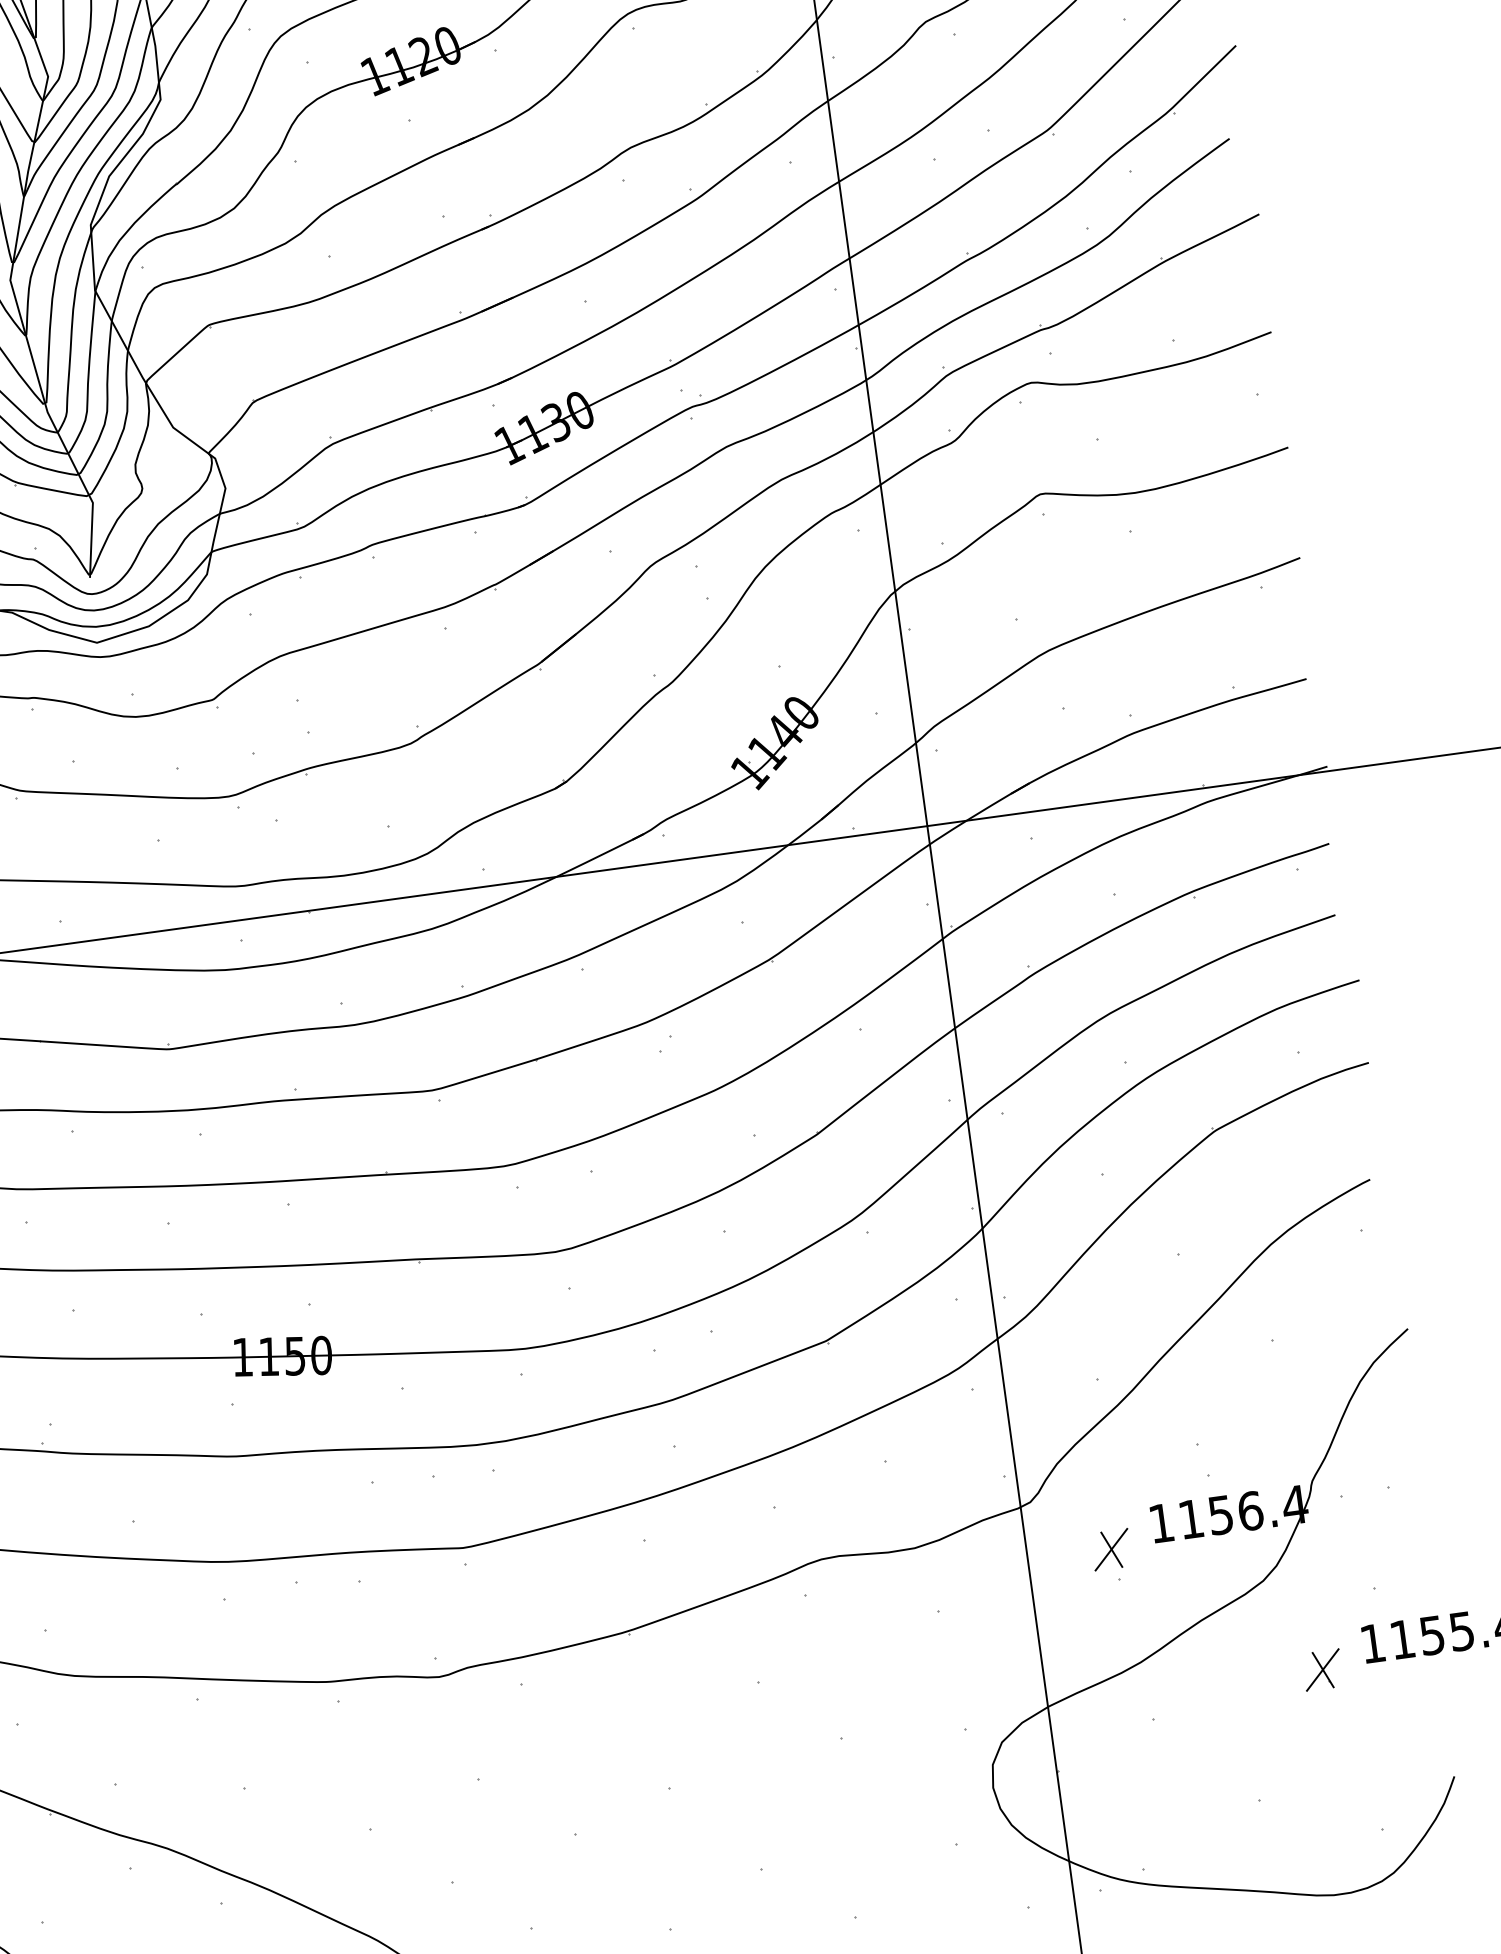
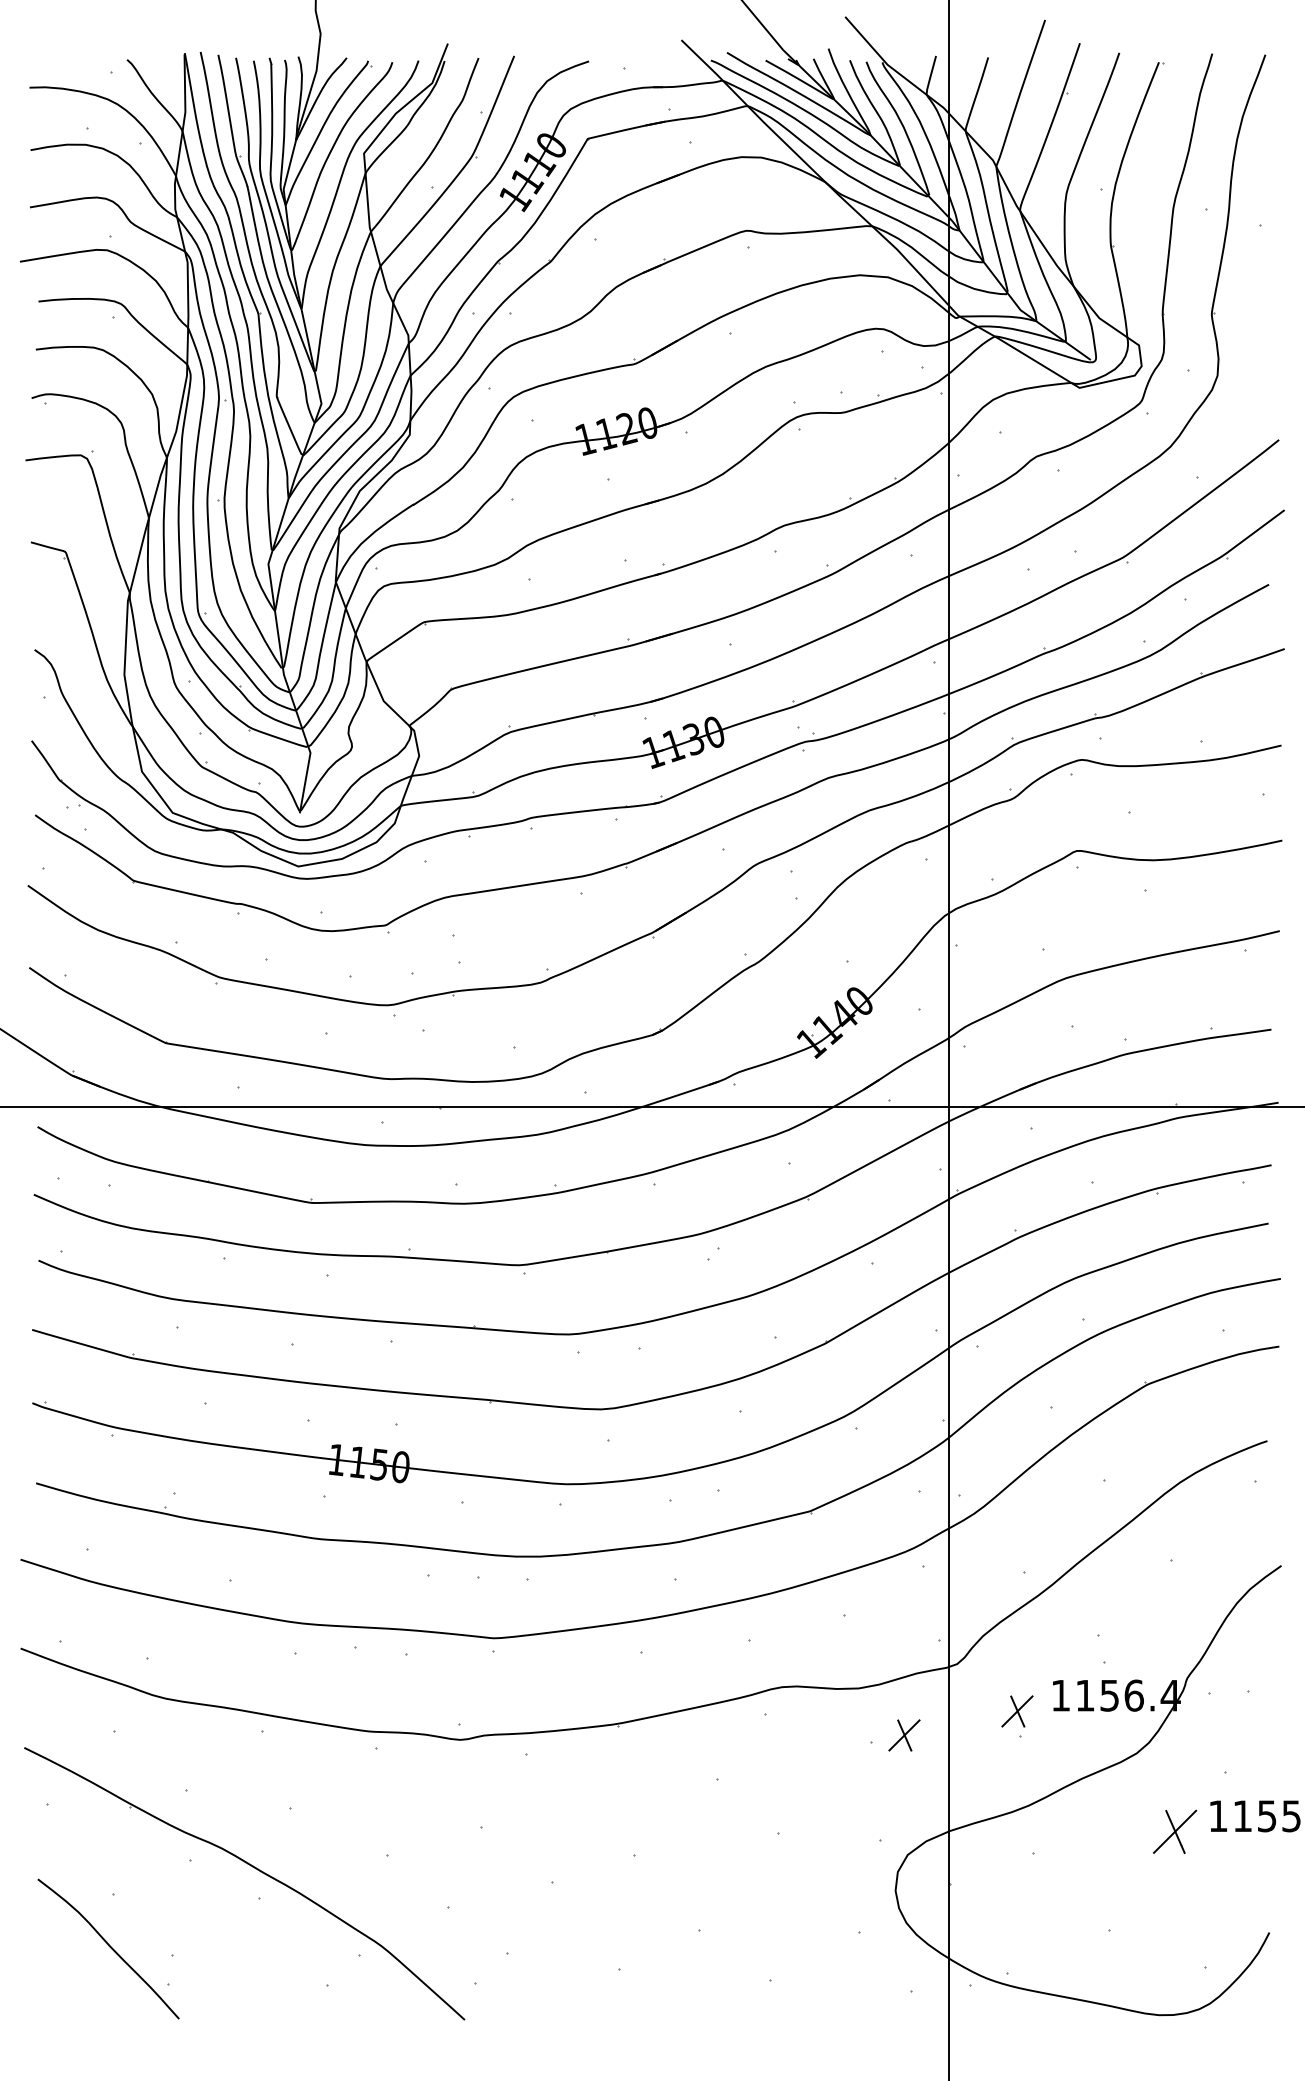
part: (978, 1597) -> (904, 1735), added
part: (1322, 1670) -> (1174, 1832), size x1.4

